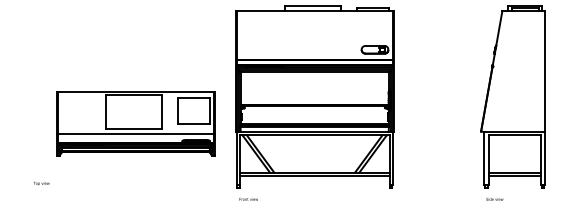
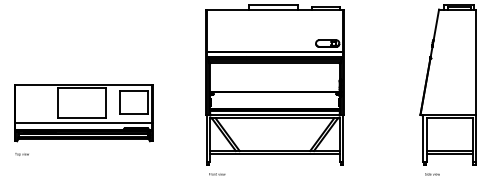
part: (135, 123) -> (83, 113), moved
text: (41, 183) -> (22, 154), moved

